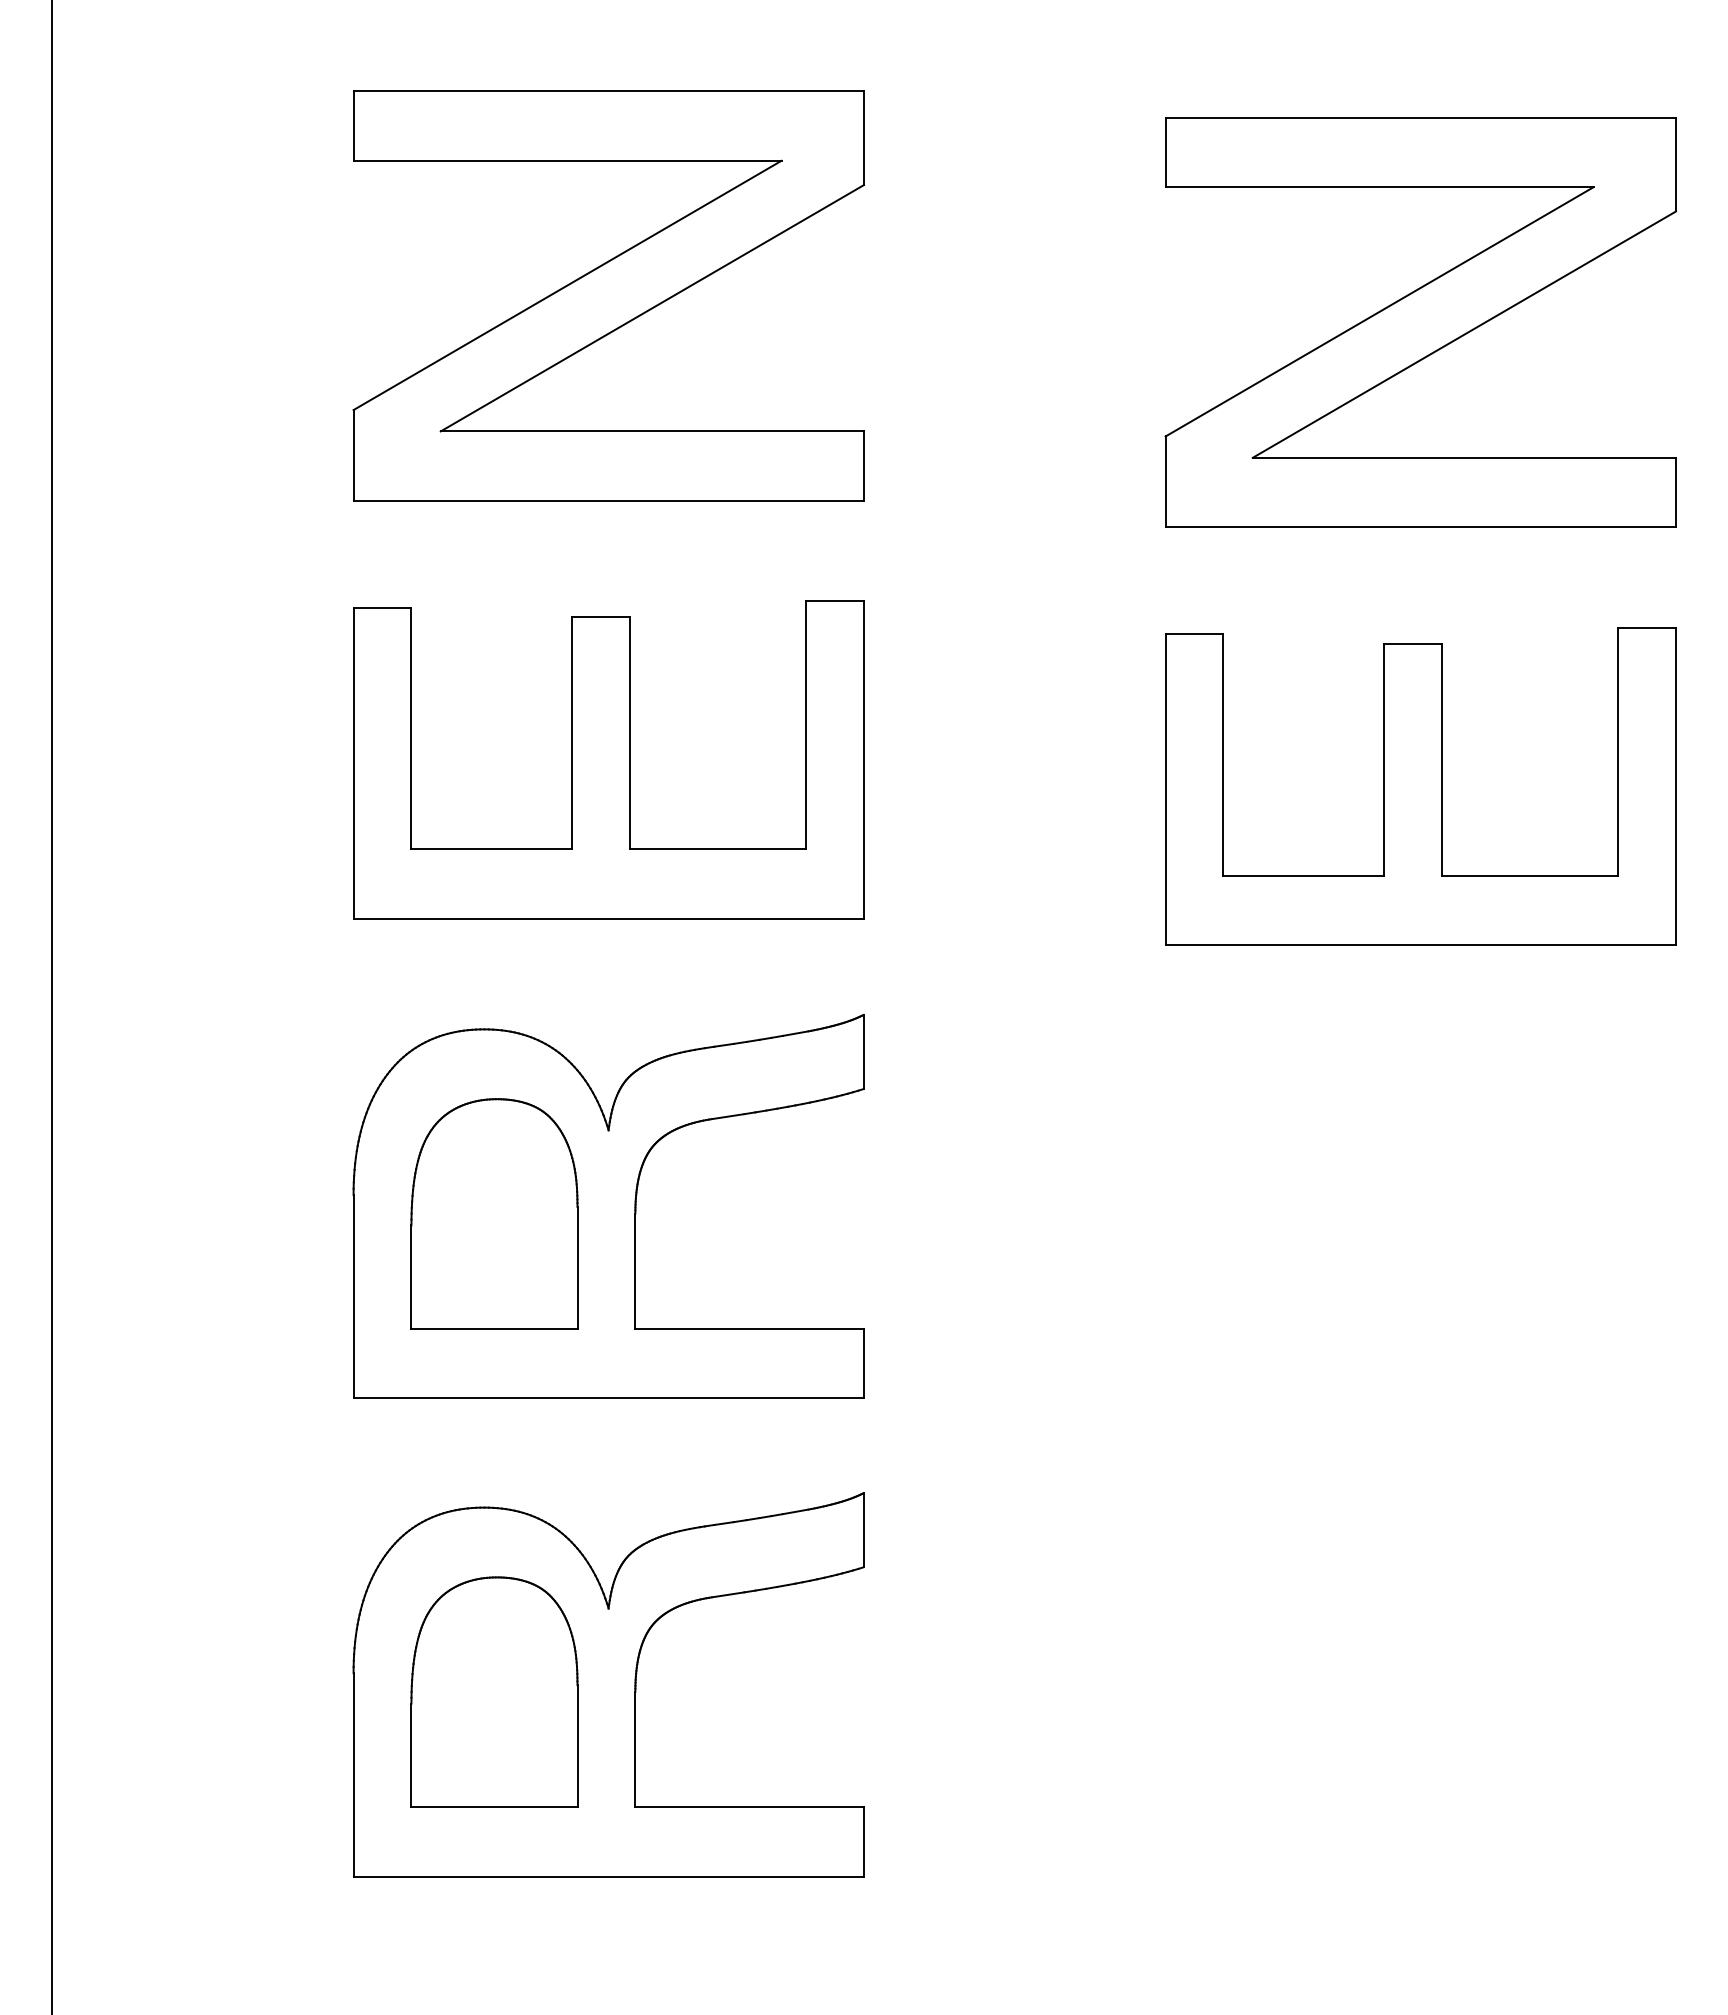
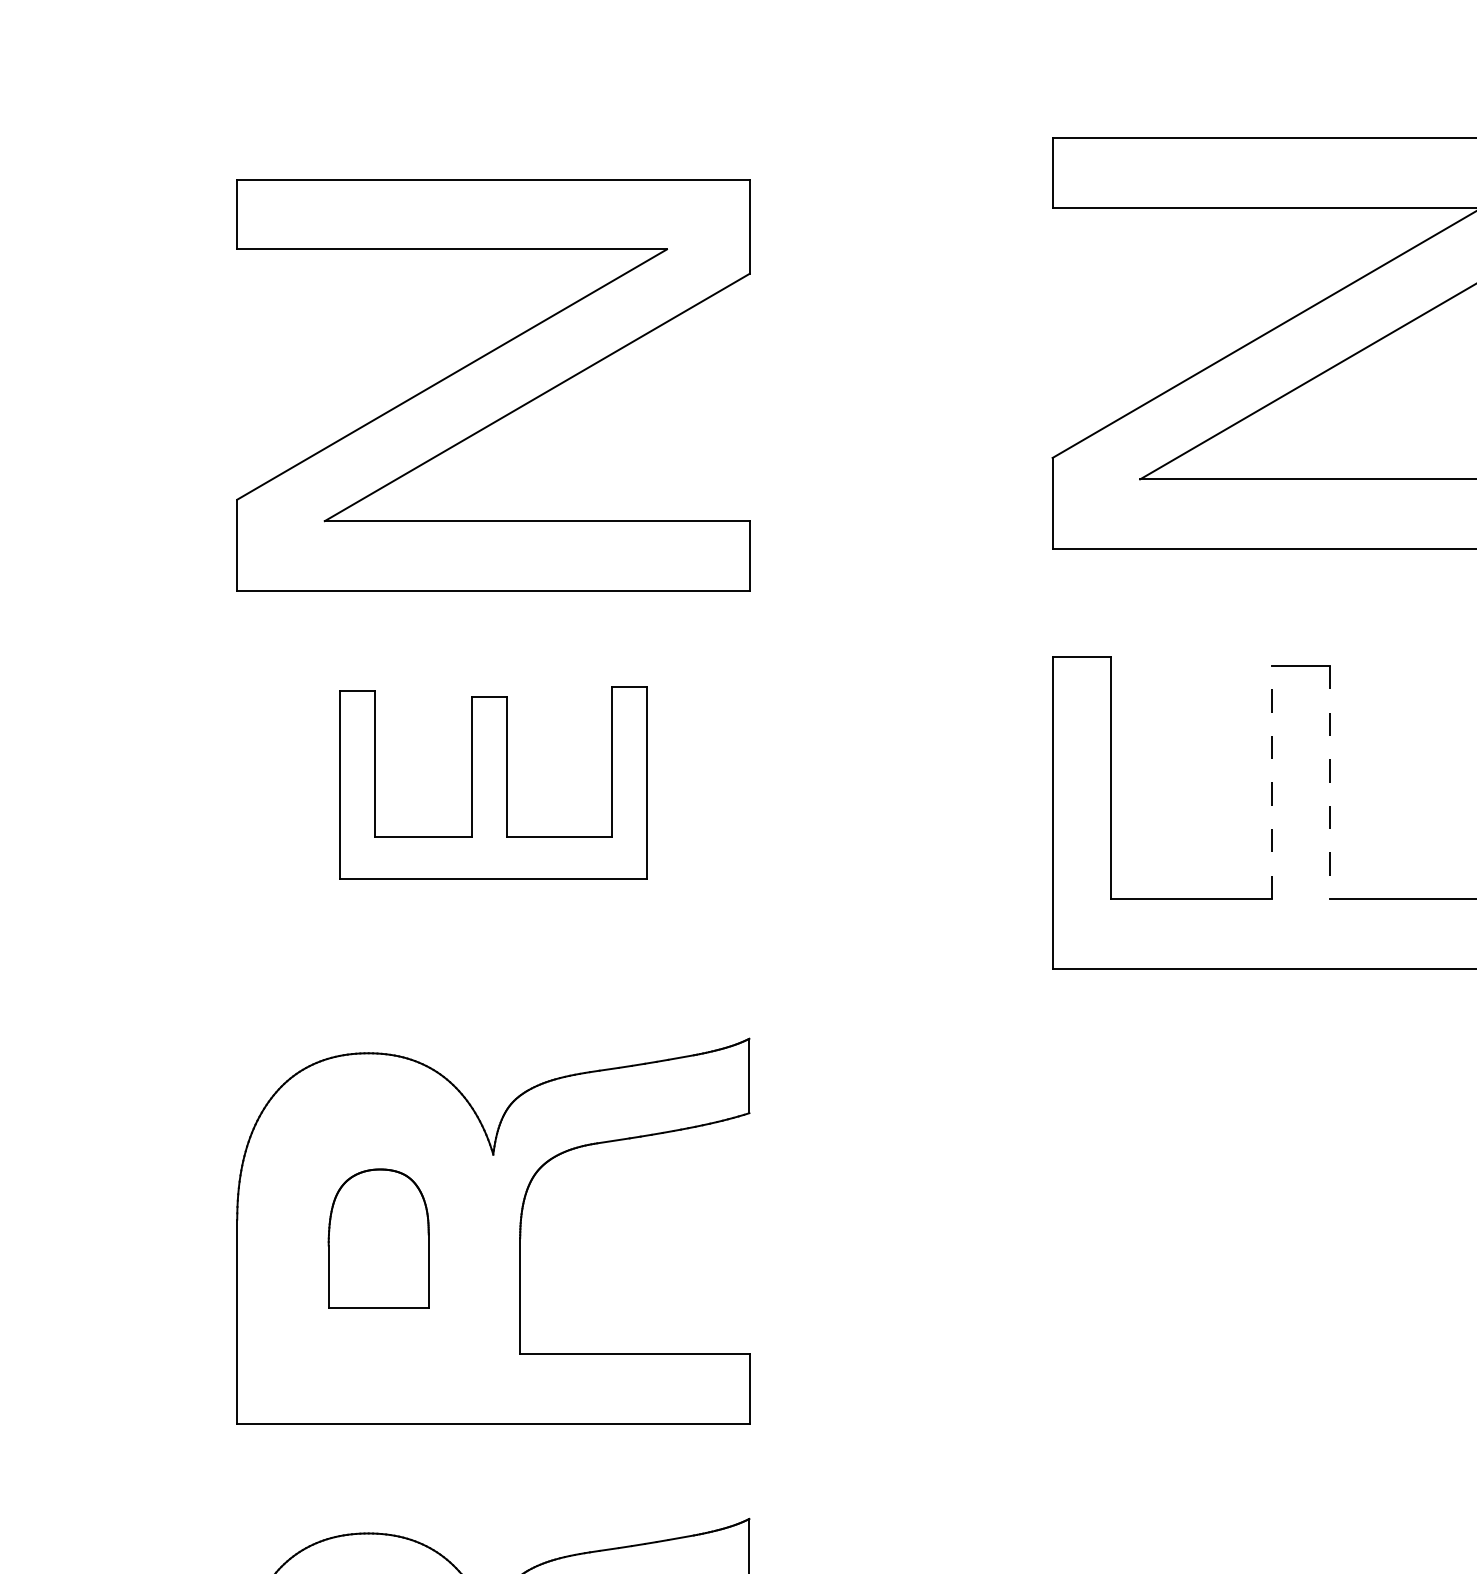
part: (608, 295) -> (493, 384), moved
part: (608, 759) -> (493, 782), size x0.6
line: (1384, 759) -> (1272, 782), solid -> dashed
line: (1442, 759) -> (1330, 782), solid -> dashed
part: (494, 1213) -> (378, 1238), size x0.6

